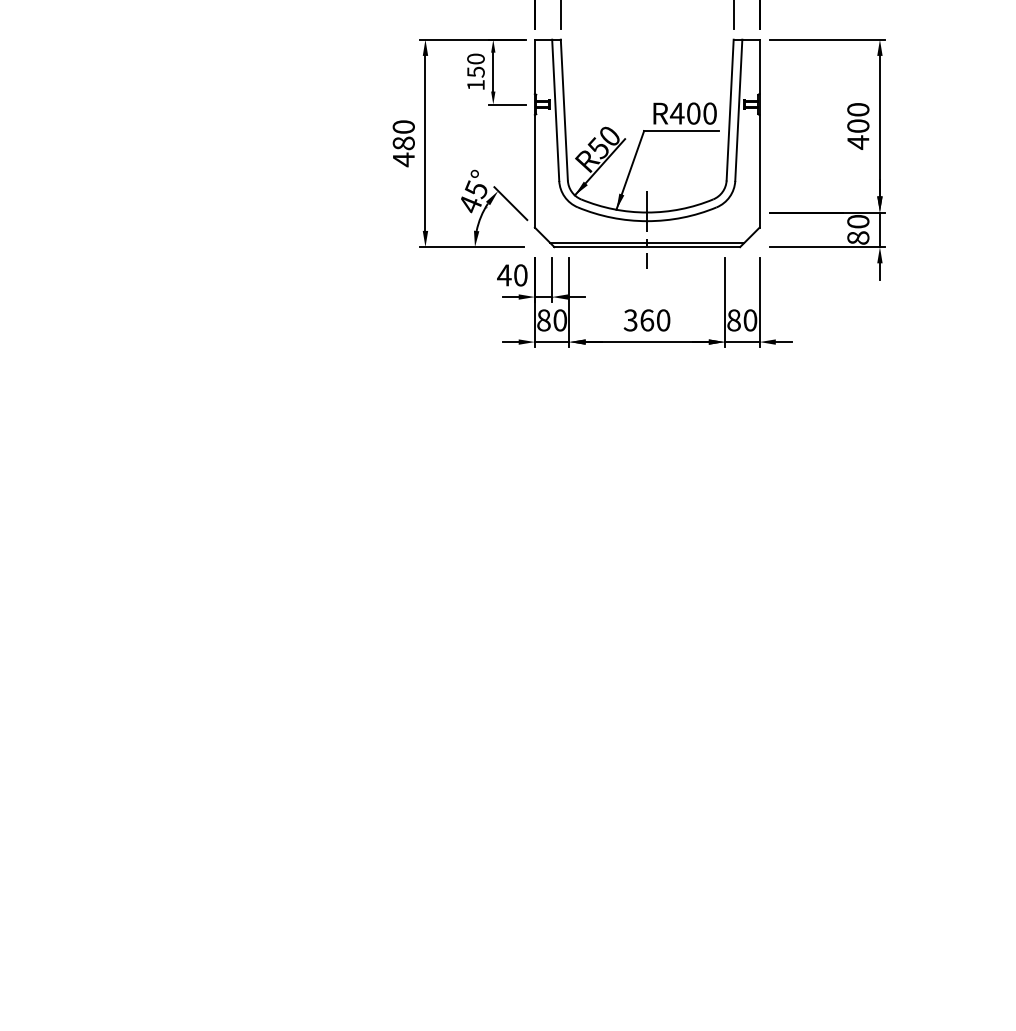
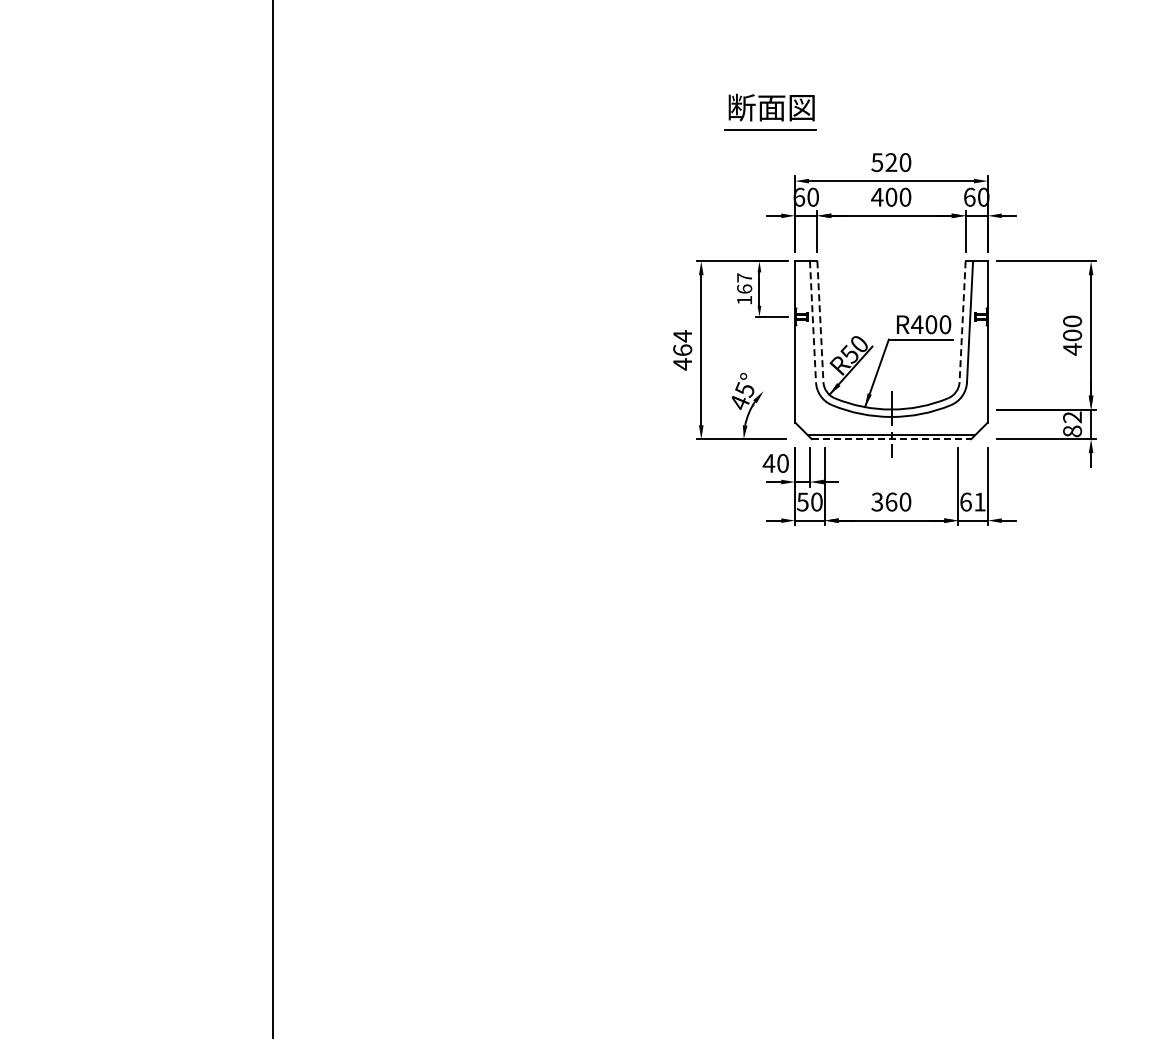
text: (475, 65) -> (744, 283), 150 -> 167
line: (555, 109) -> (812, 321), solid -> dashed
line: (564, 111) -> (820, 322), solid -> dashed
line: (730, 111) -> (962, 322), solid -> dashed
text: (403, 135) -> (682, 343), 480 -> 464
line: (510, 203) -> (774, 401), removed
text: (858, 221) -> (1072, 417), 80 -> 82
line: (647, 247) -> (891, 439), solid -> dashed
text: (543, 319) -> (802, 501), 80 -> 50
text: (741, 319) -> (972, 501), 80 -> 61

